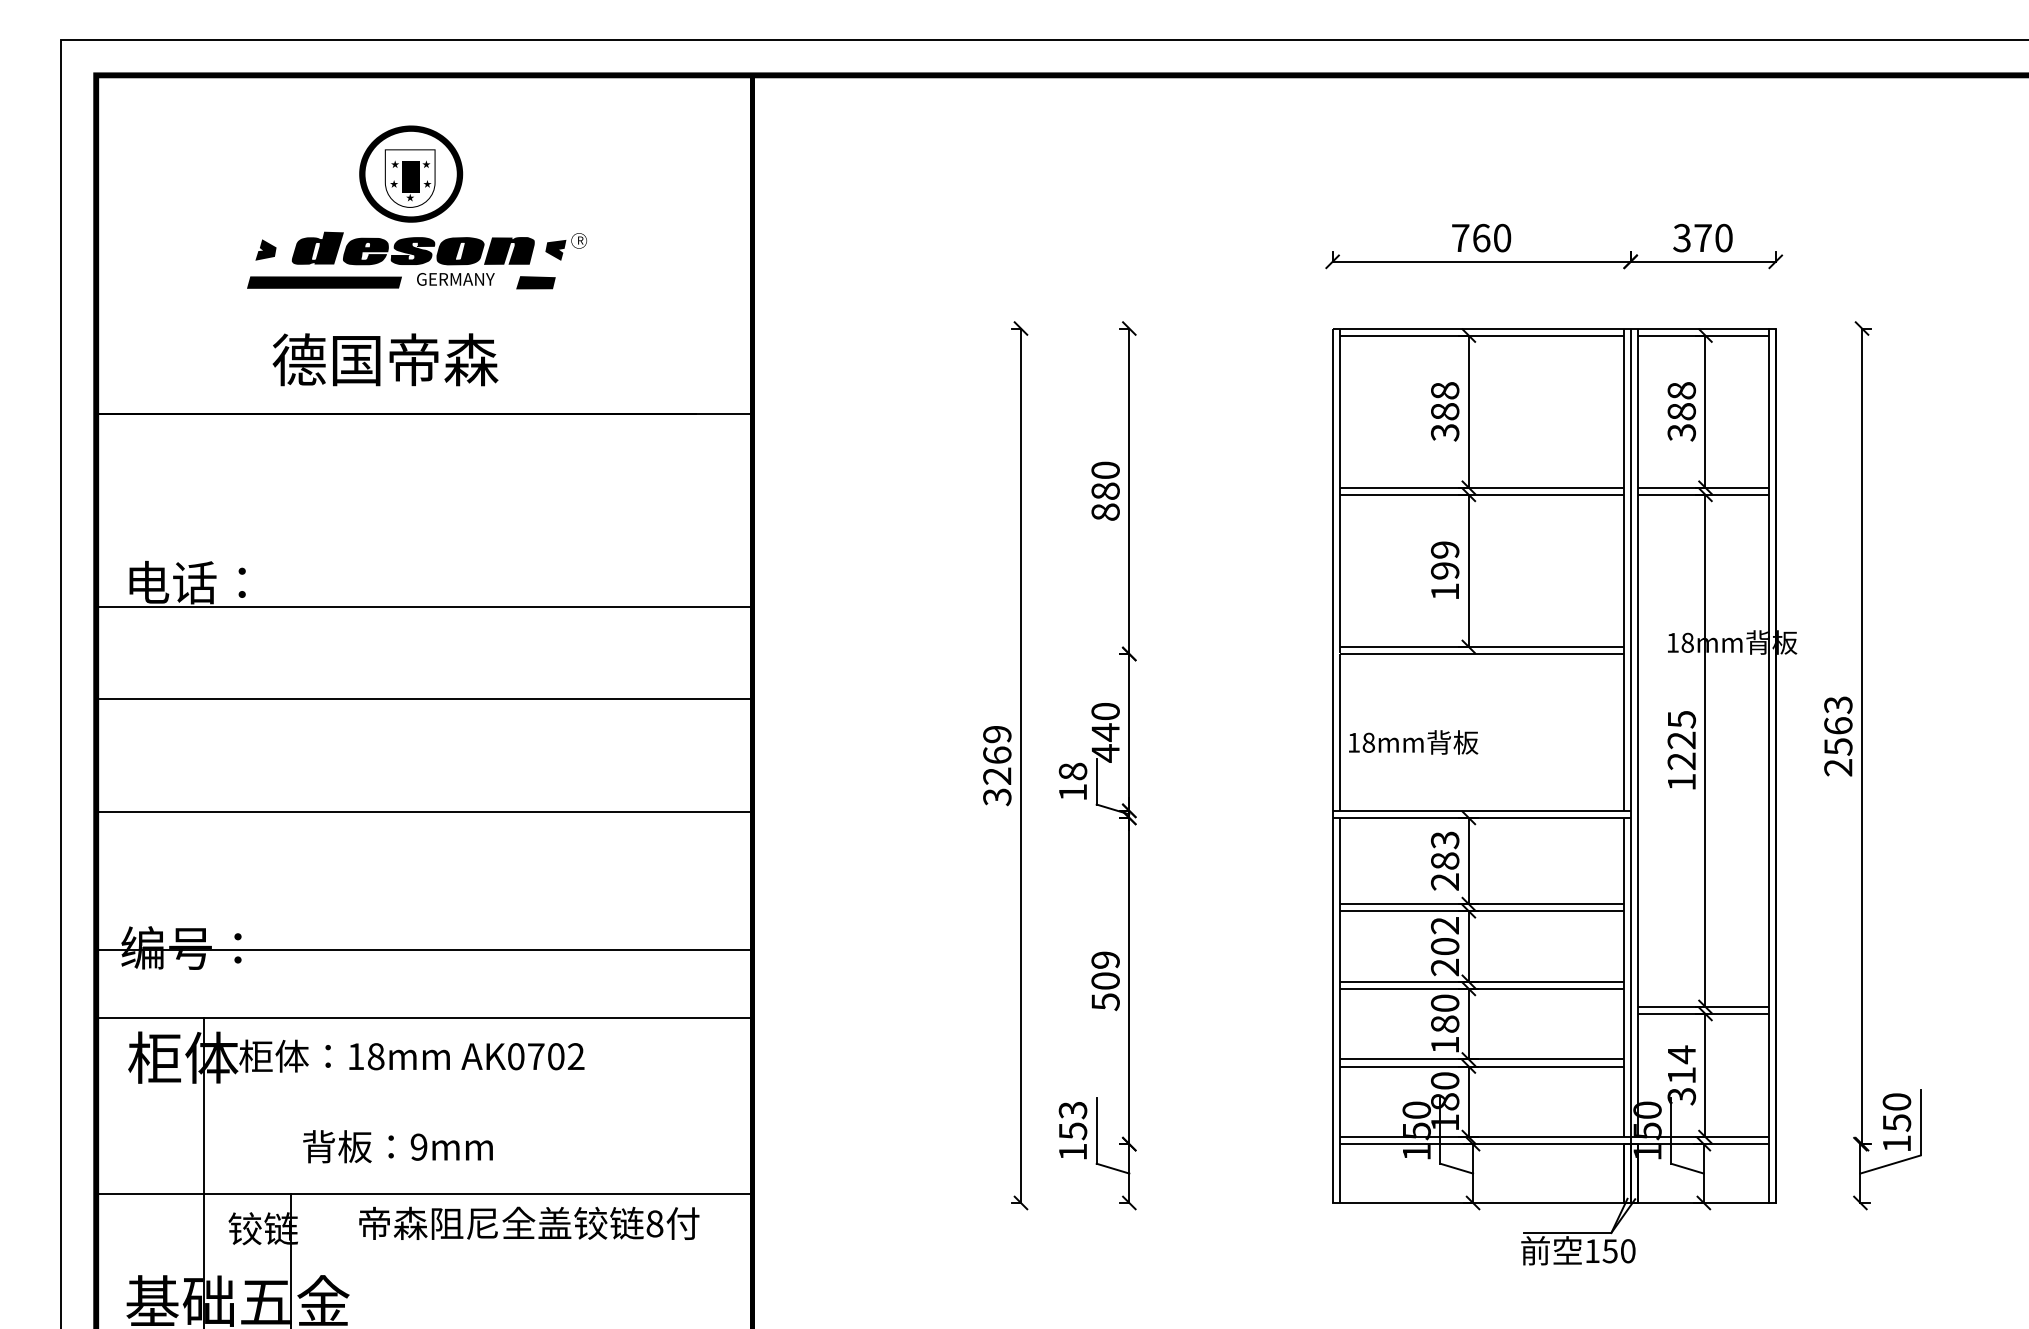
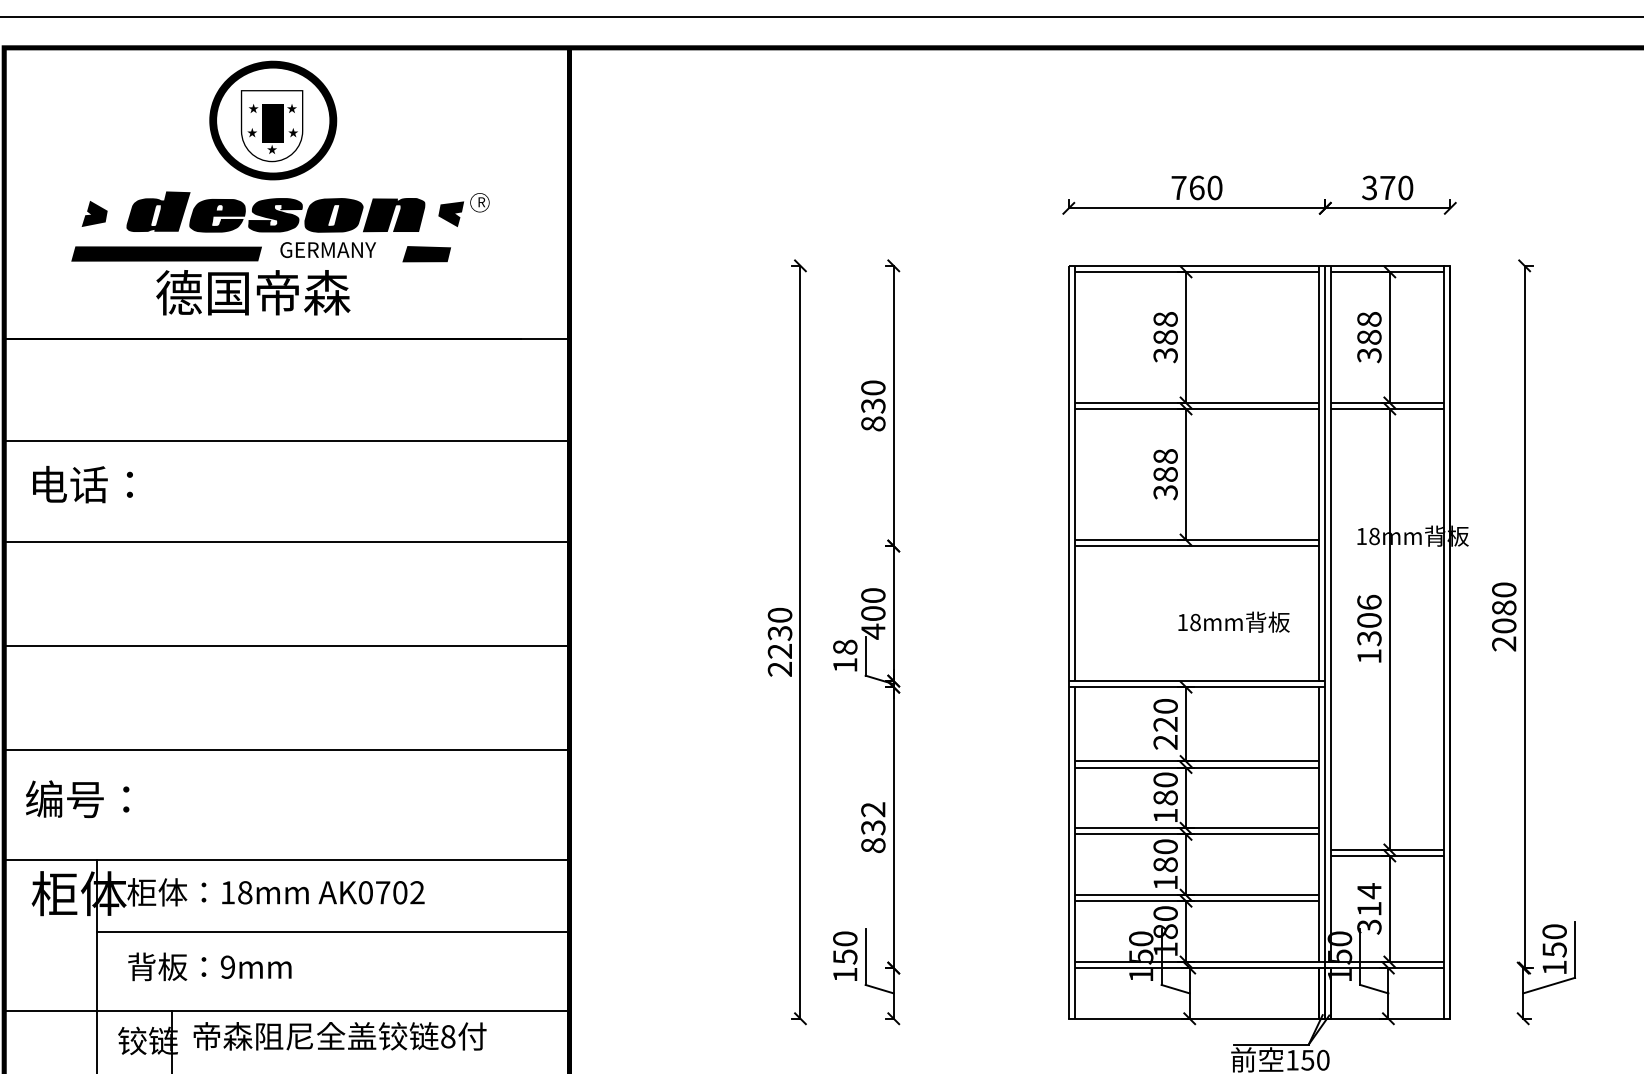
part: (416, 207) -> (280, 161), size x1.43
text: (1105, 491) -> (873, 406), 880 -> 830
text: (1445, 570) -> (1165, 474), 199 -> 388
line: (424, 606) -> (286, 440), moved
line: (425, 699) -> (287, 542), moved
text: (1838, 725) -> (1504, 607), 2563 -> 2080
text: (1105, 732) -> (873, 613), 440 -> 400
text: (1681, 740) -> (1369, 620), 1225 -> 1306
text: (1413, 742) -> (1233, 622), moved
text: (997, 765) -> (780, 642), 3269 -> 2230
line: (424, 812) -> (286, 646), moved
text: (1445, 850) -> (1165, 715), 283 -> 220
text: (1445, 946) -> (1165, 797), 202 -> 180
line: (424, 949) -> (286, 749), moved
text: (1105, 981) -> (873, 828), 509 -> 832
line: (478, 1102) -> (333, 932), added
text: (1073, 1110) -> (845, 939), 153 -> 150
text: (397, 1146) -> (209, 966), moved
text: (529, 1222) -> (340, 1035), moved

